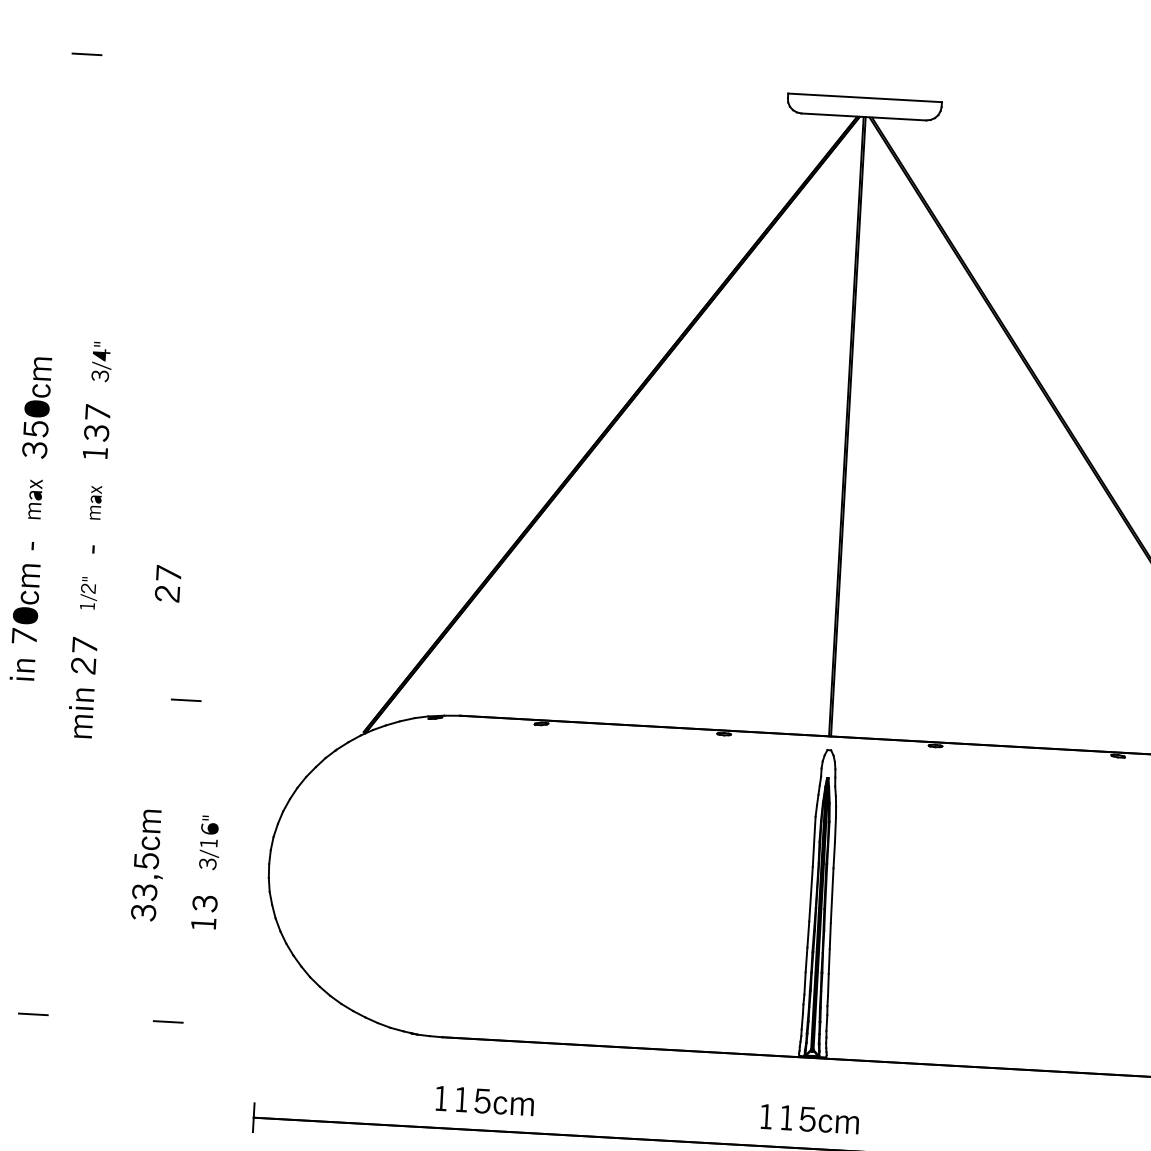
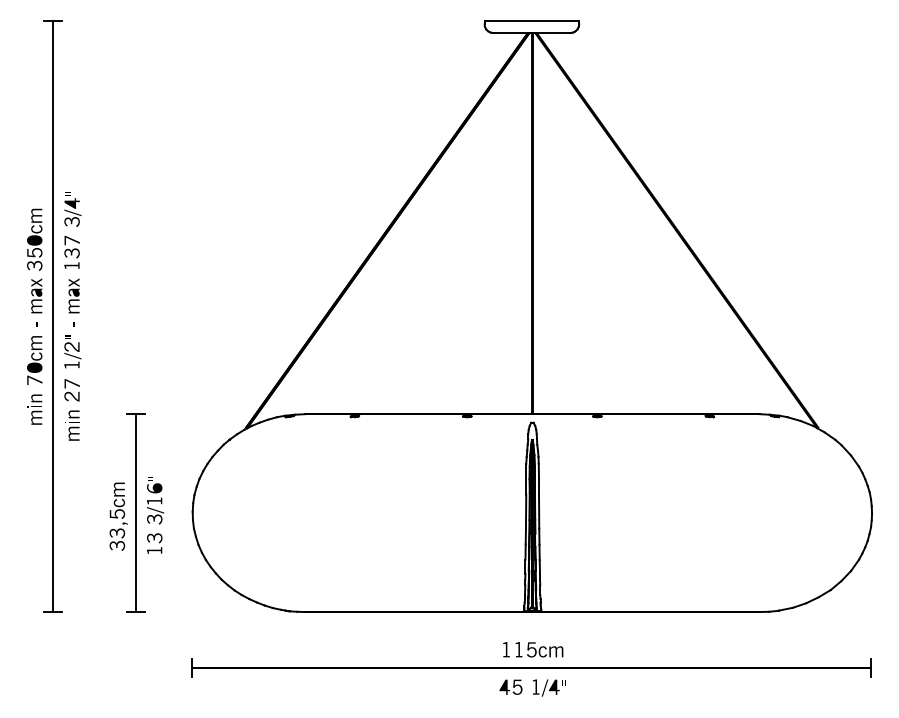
part: (101, 361) -> (72, 209), size x1.43
part: (34, 498) -> (36, 295), size x1.43
part: (95, 501) -> (73, 295), size x1.67
line: (60, 534) -> (53, 316), added
part: (167, 584) -> (120, 343), removed
part: (88, 592) -> (72, 351), size x1.67
fill: (23, 696) -> (36, 417), added
part: (209, 842) -> (155, 500), size x1.43
line: (177, 861) -> (136, 513), added
part: (485, 1100) -> (333, 649), removed

